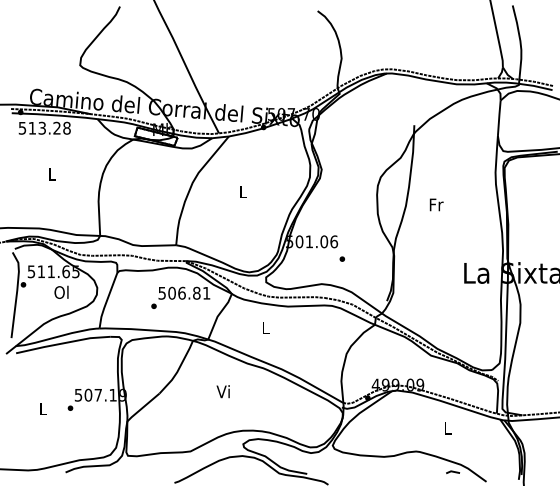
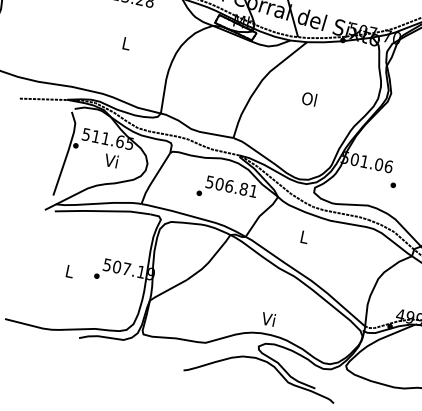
text: (242, 191) -> (309, 98), L -> Ol
text: (61, 291) -> (111, 160), Ol -> Vi
text: (222, 391) -> (267, 318), moved

